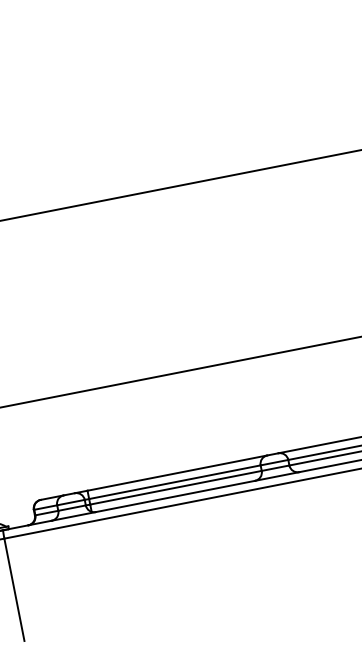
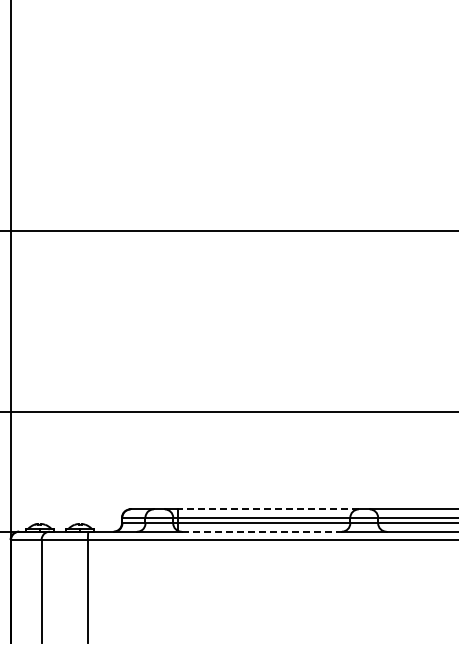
line: (177, 473) -> (268, 509), solid -> dashed
line: (176, 496) -> (262, 531), solid -> dashed

